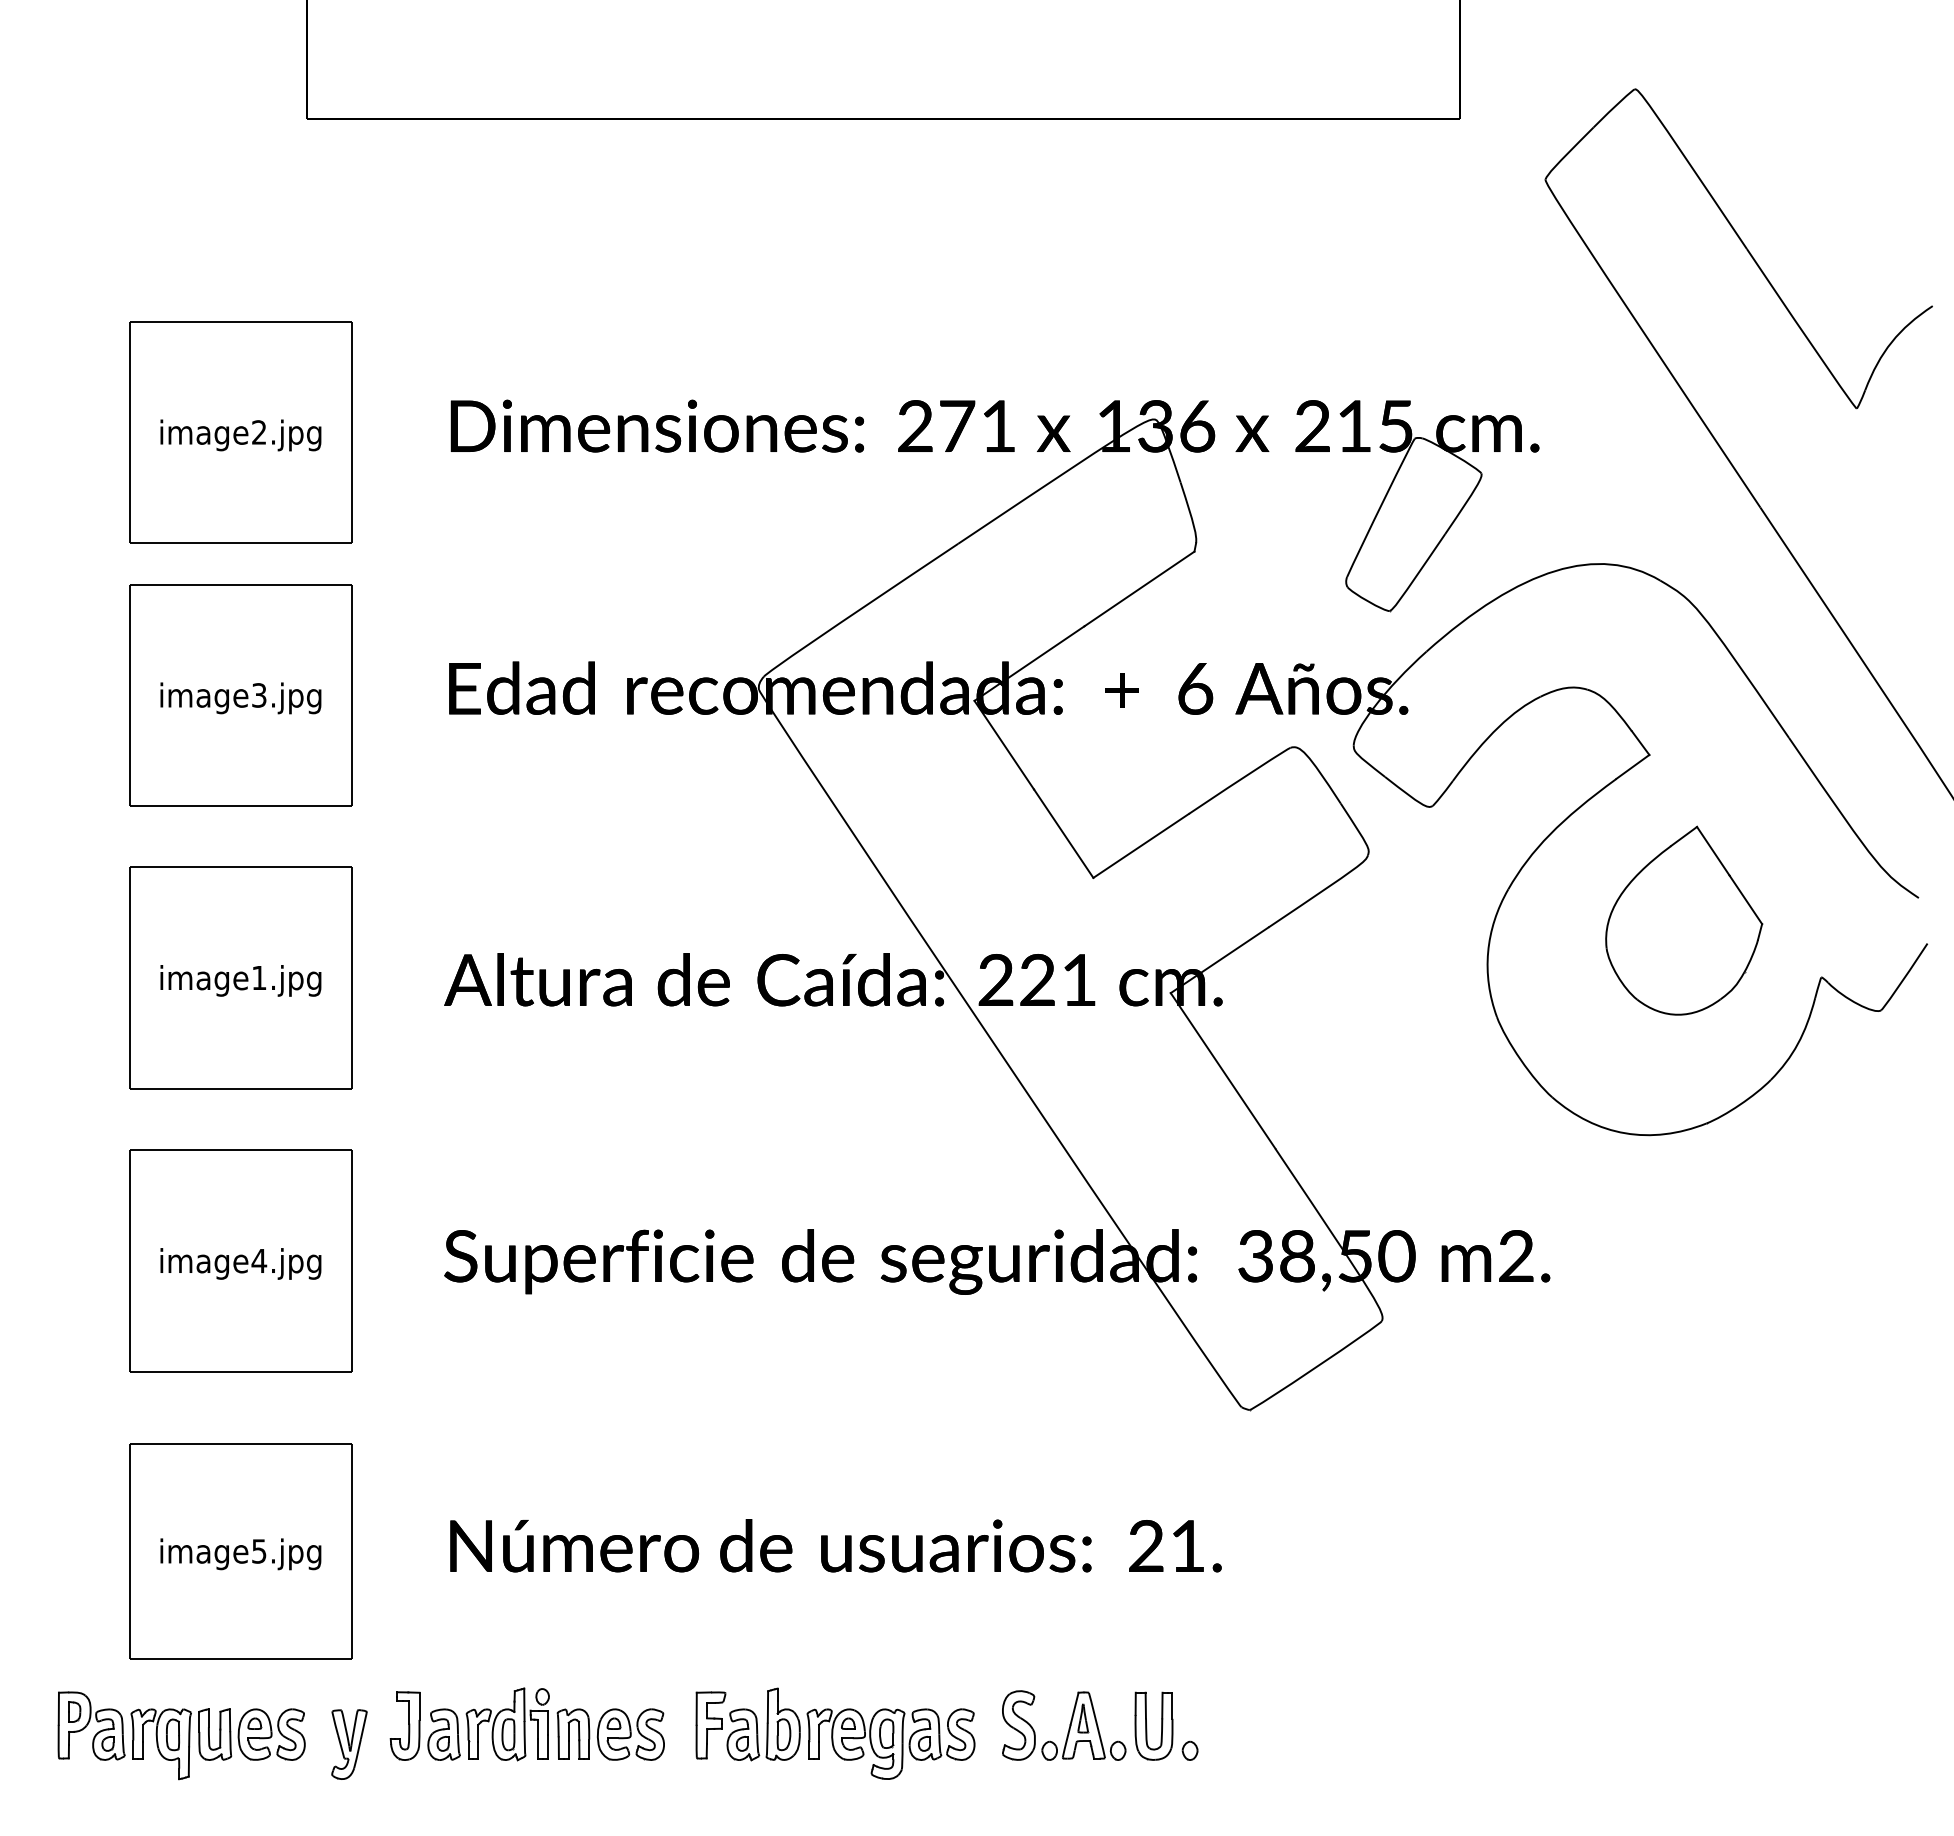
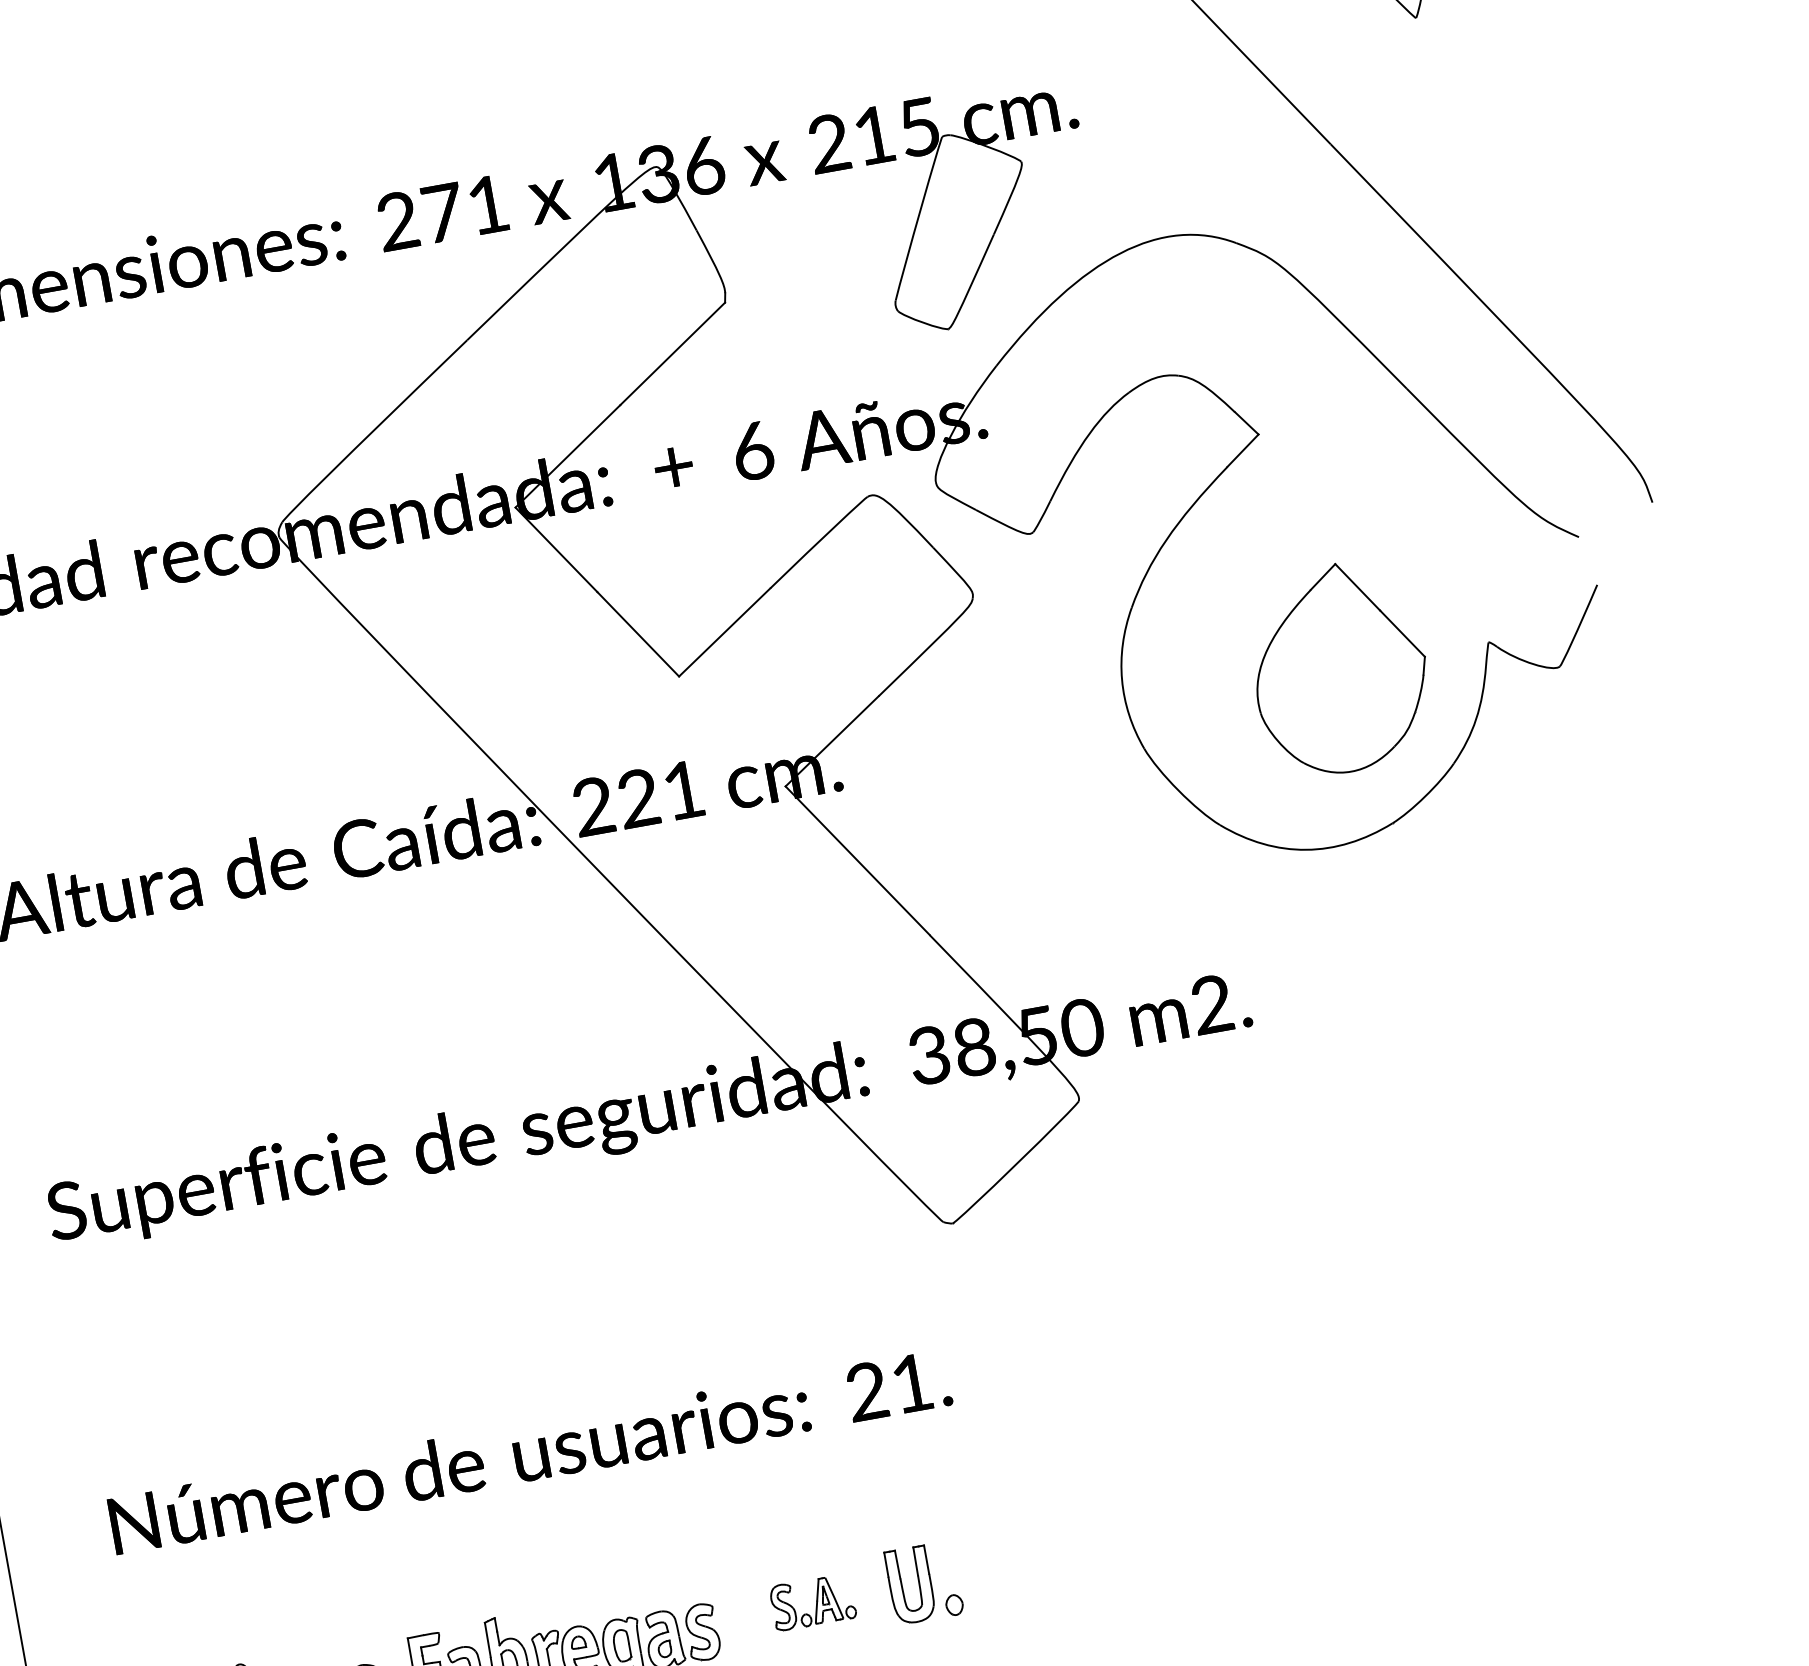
part: (1684, 920) -> (1339, 668), moved
part: (1064, 1725) -> (813, 1602), size x0.6

